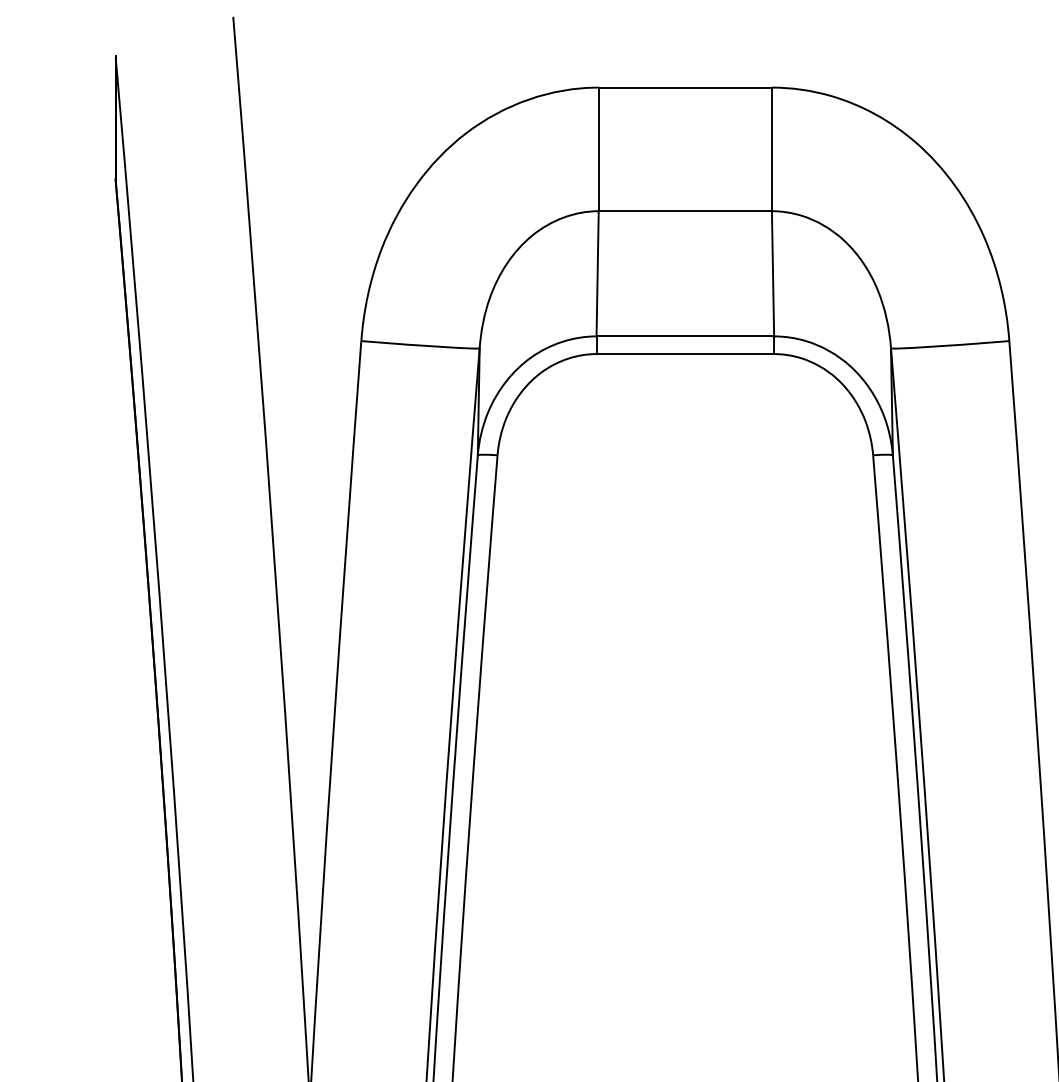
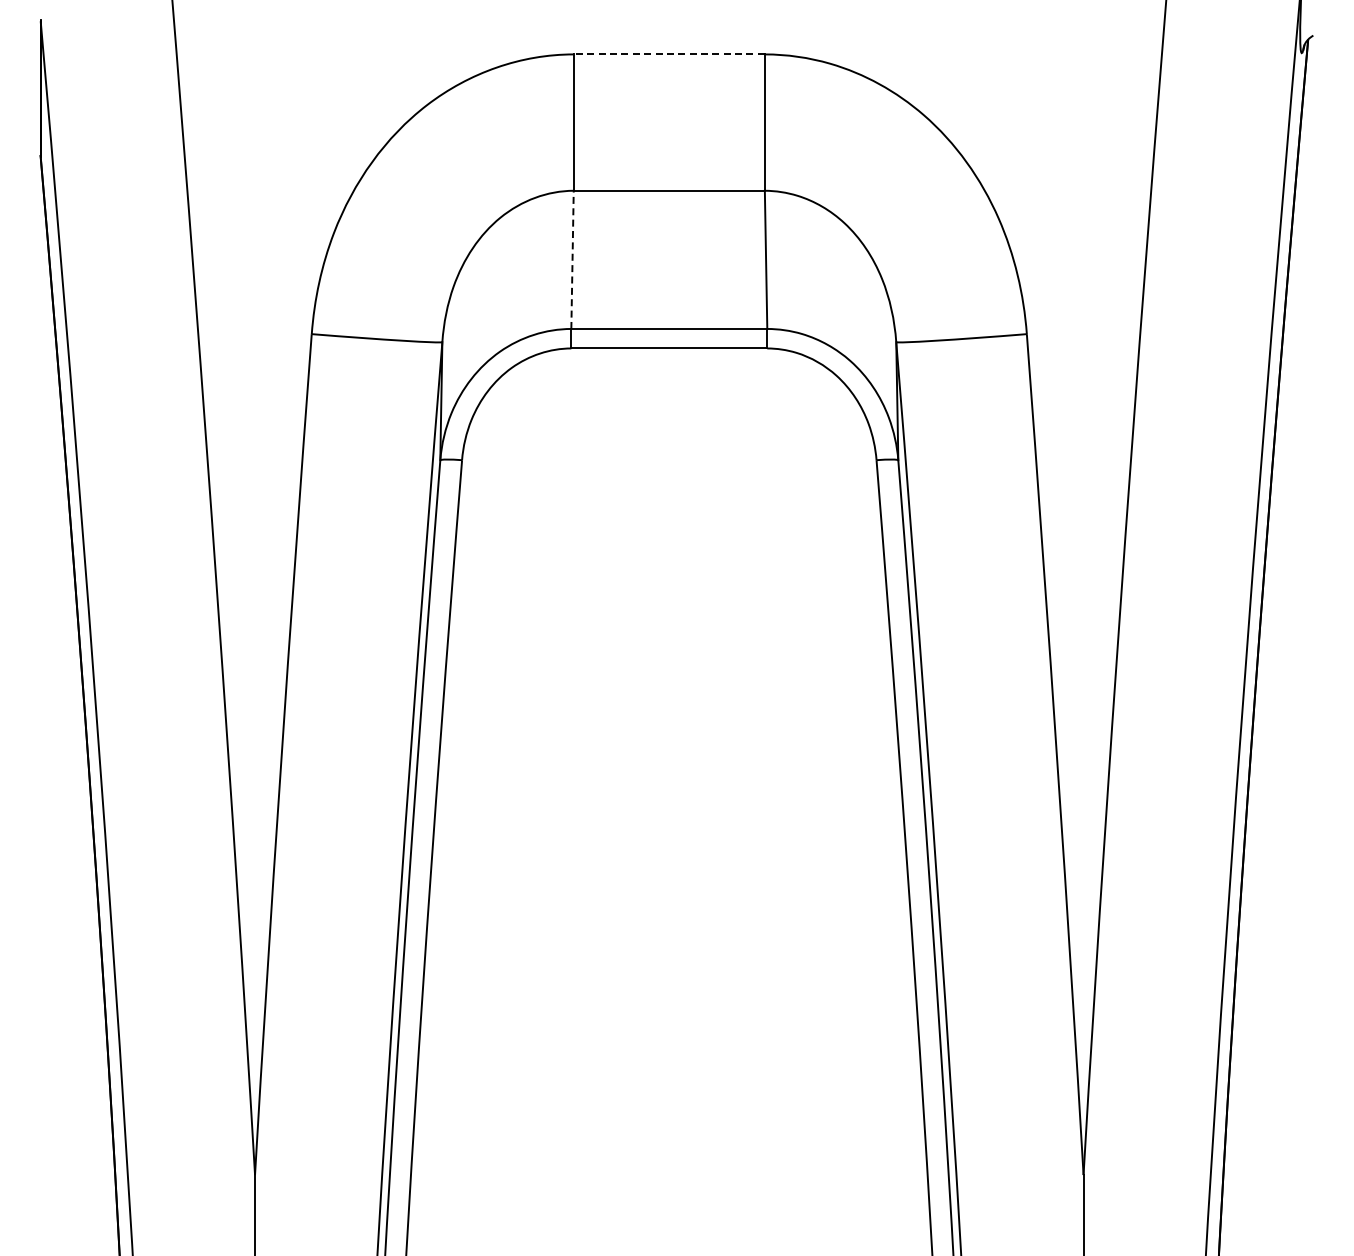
line: (685, 87) -> (669, 54), solid -> dashed
line: (597, 273) -> (572, 259), solid -> dashed

